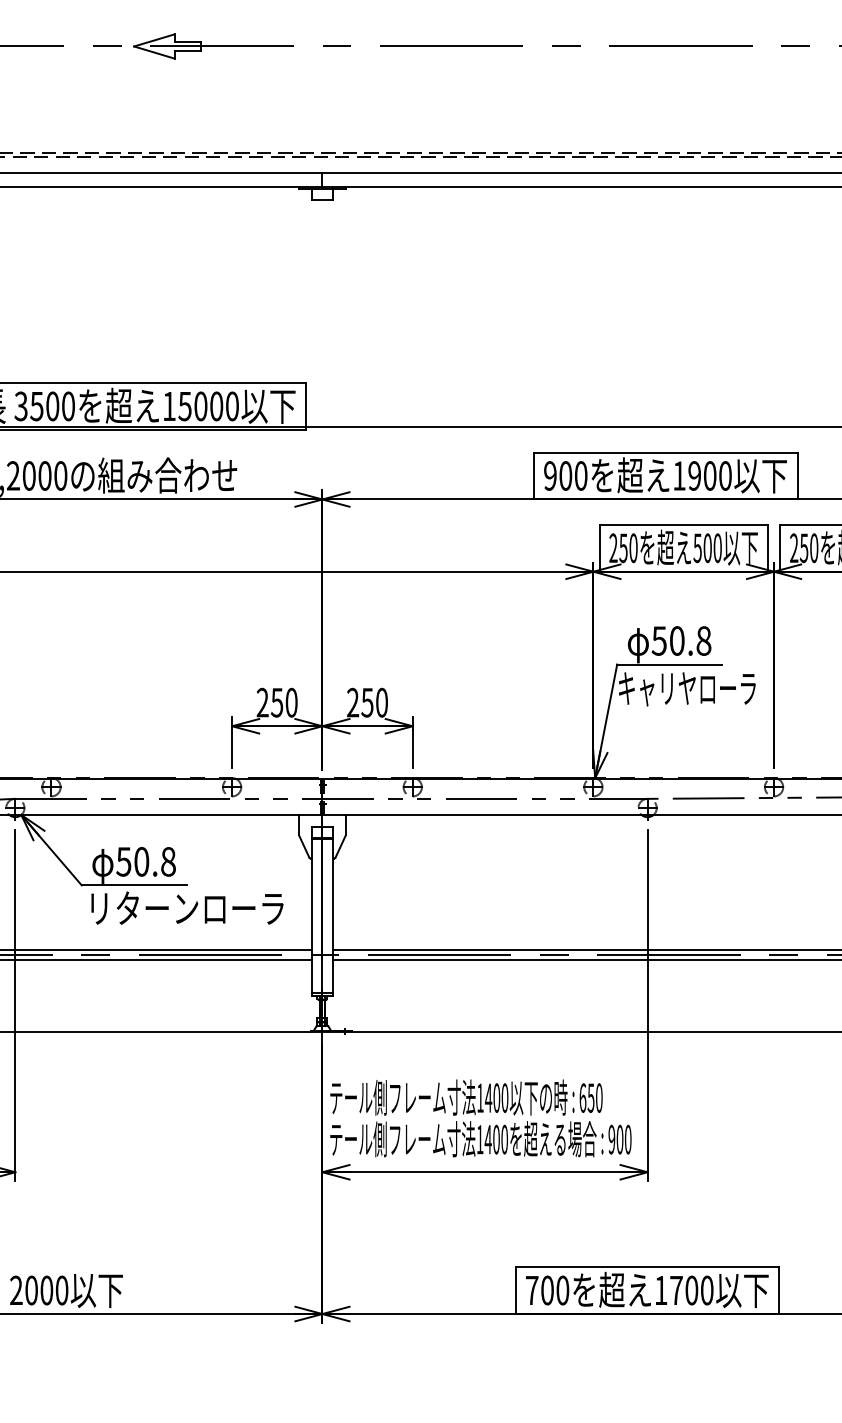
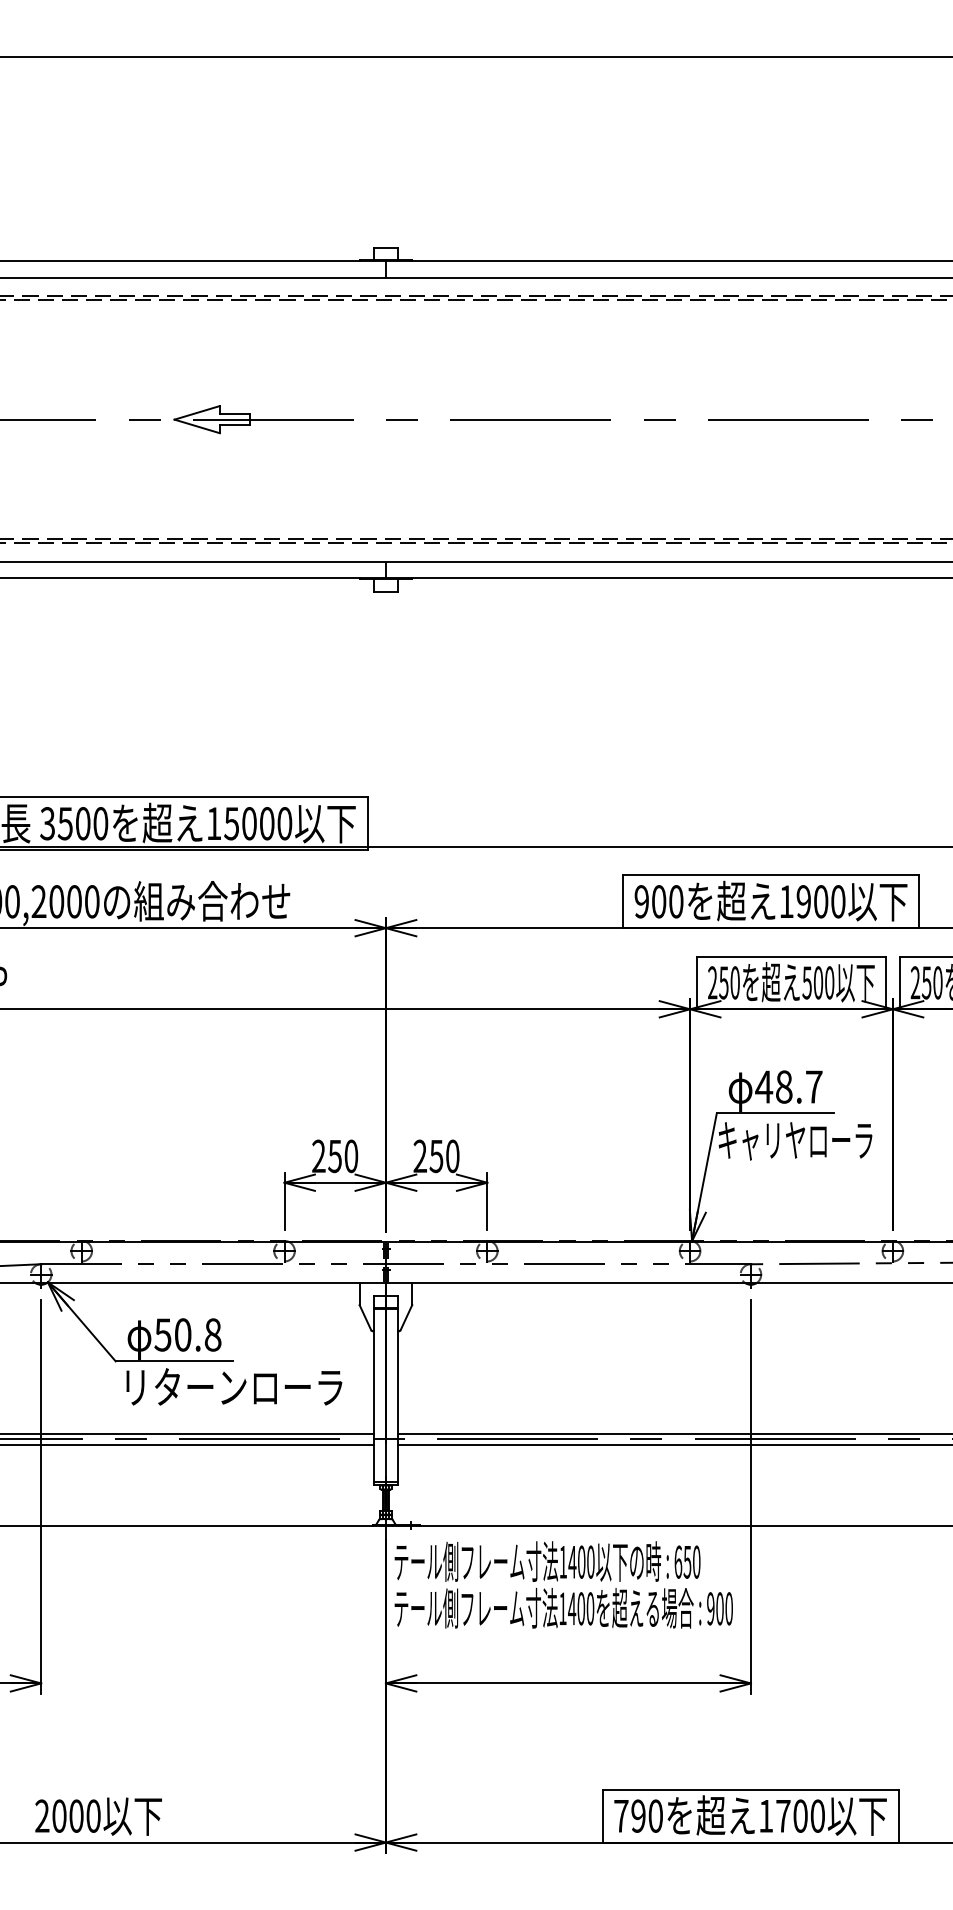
text: (681, 640) -> (788, 1086), 50.8 -> 48.7
text: (480, 1117) -> (563, 1584), moved
text: (547, 1289) -> (638, 1815), 700 -> 790

